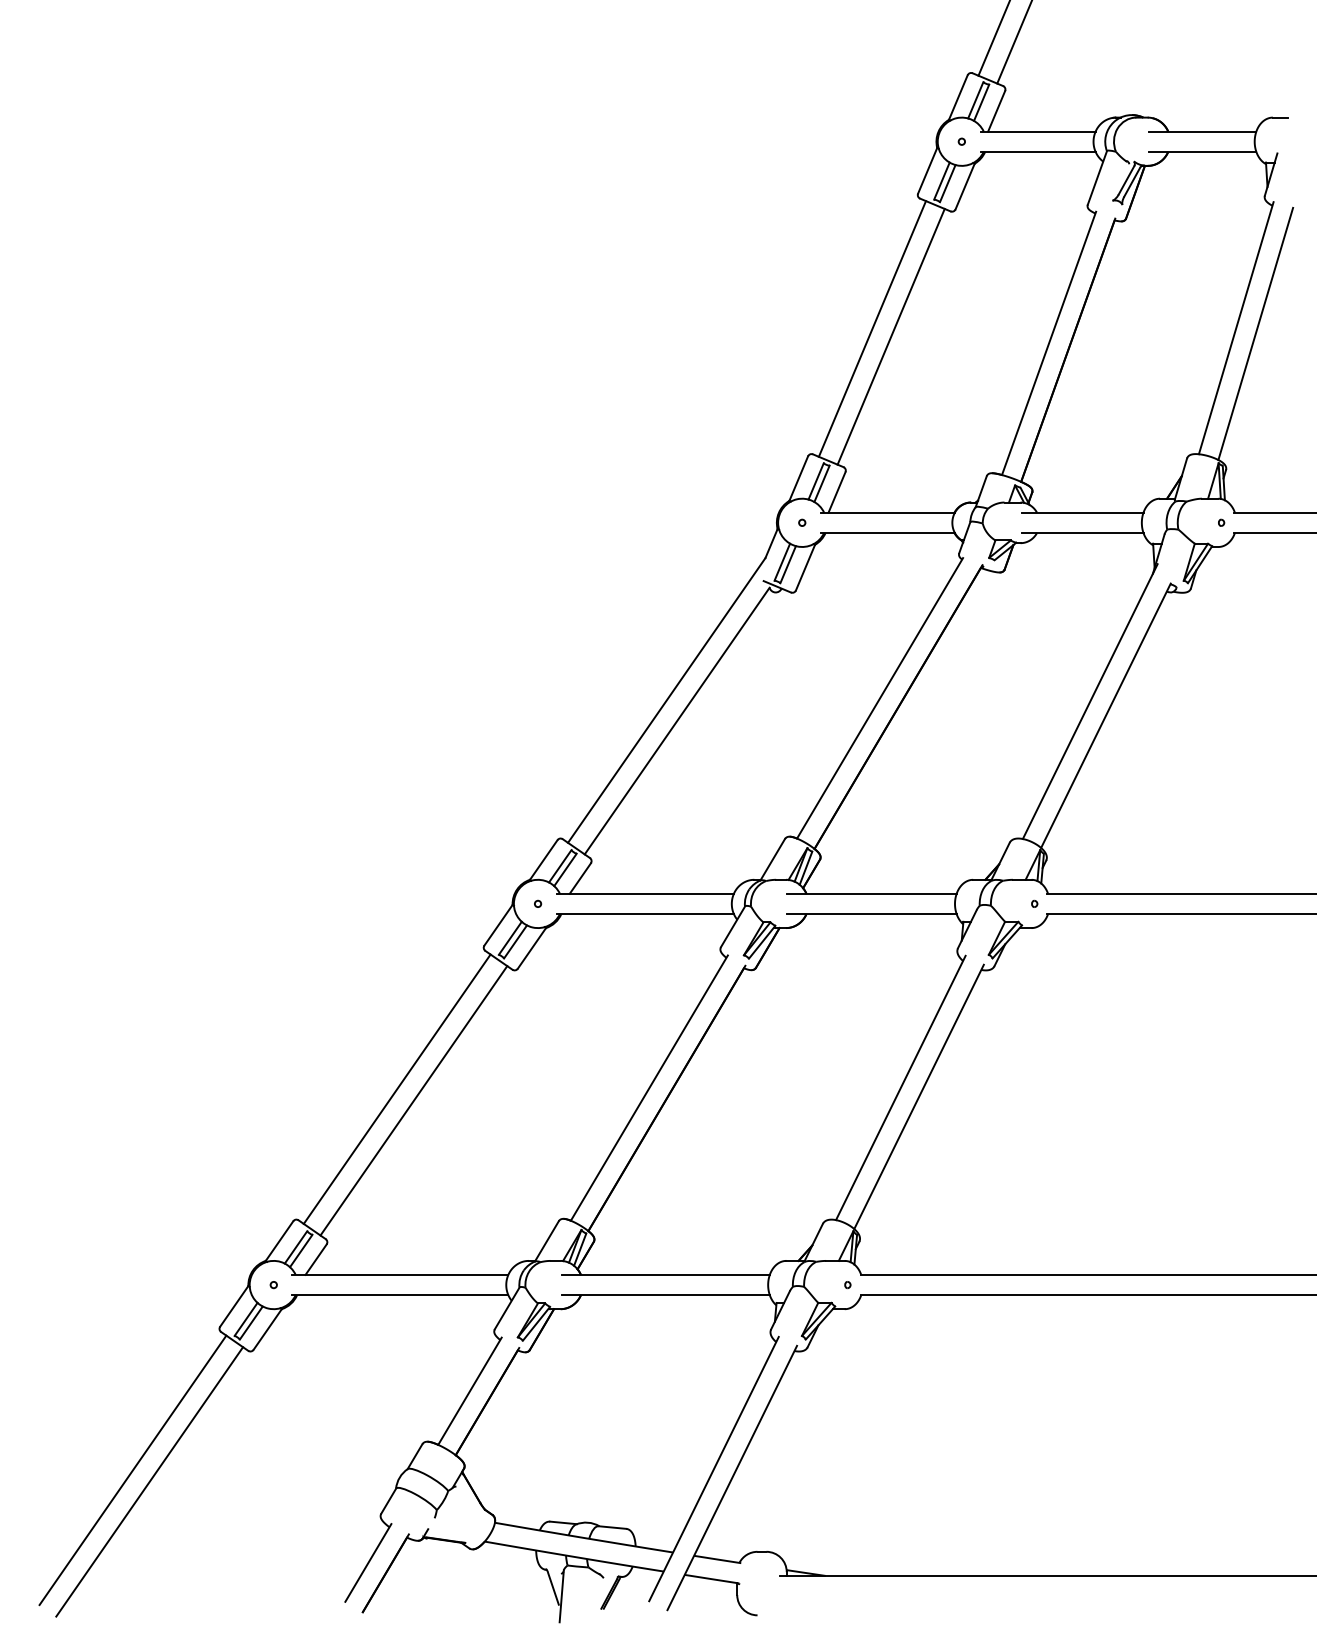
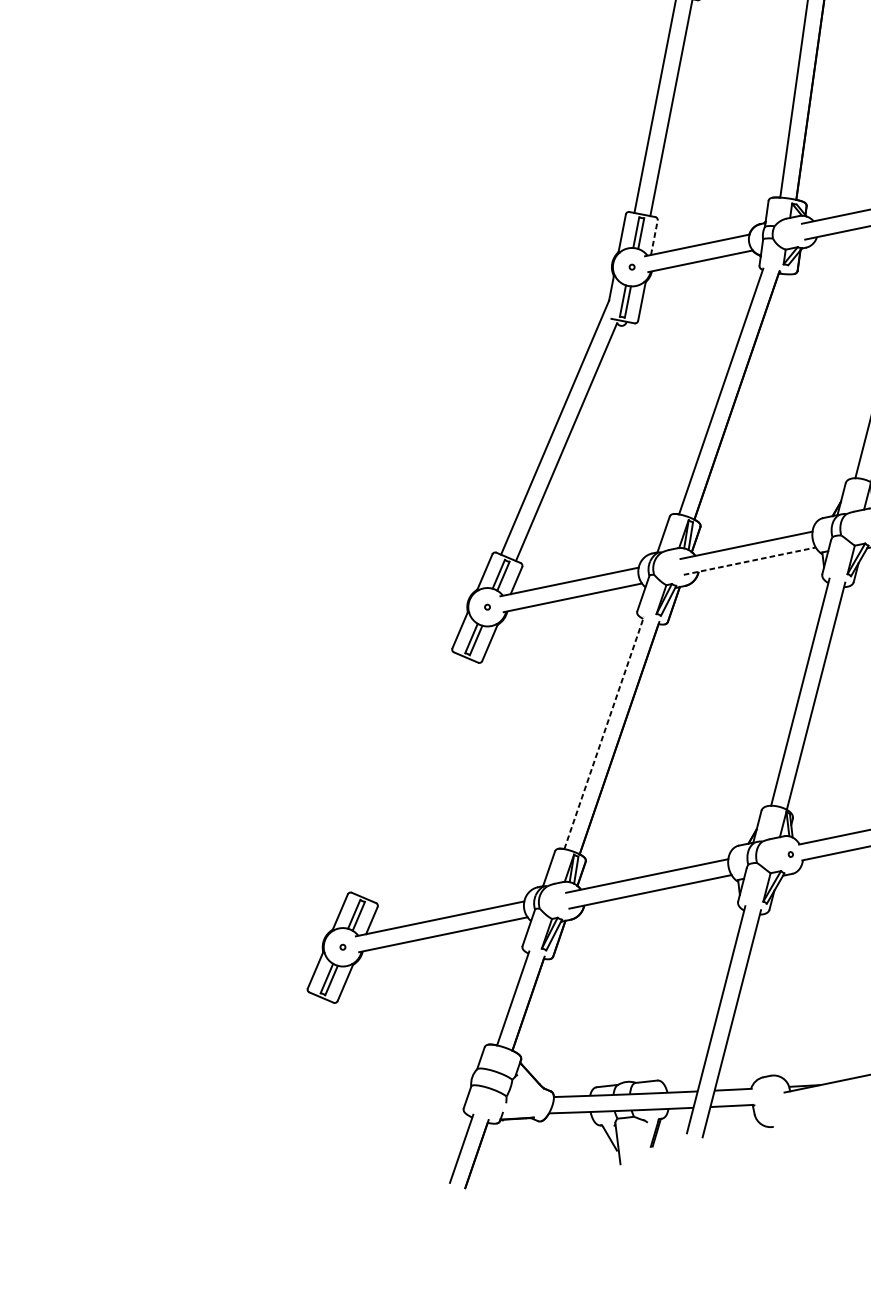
line: (837, 492) -> (654, 237), solid -> dashed
line: (872, 914) -> (750, 561), solid -> dashed
line: (649, 1087) -> (604, 732), solid -> dashed
line: (396, 1088) -> (406, 774), removed
line: (413, 1100) -> (422, 780), removed
line: (132, 1470) -> (262, 1114), removed
line: (149, 1481) -> (277, 1120), removed

